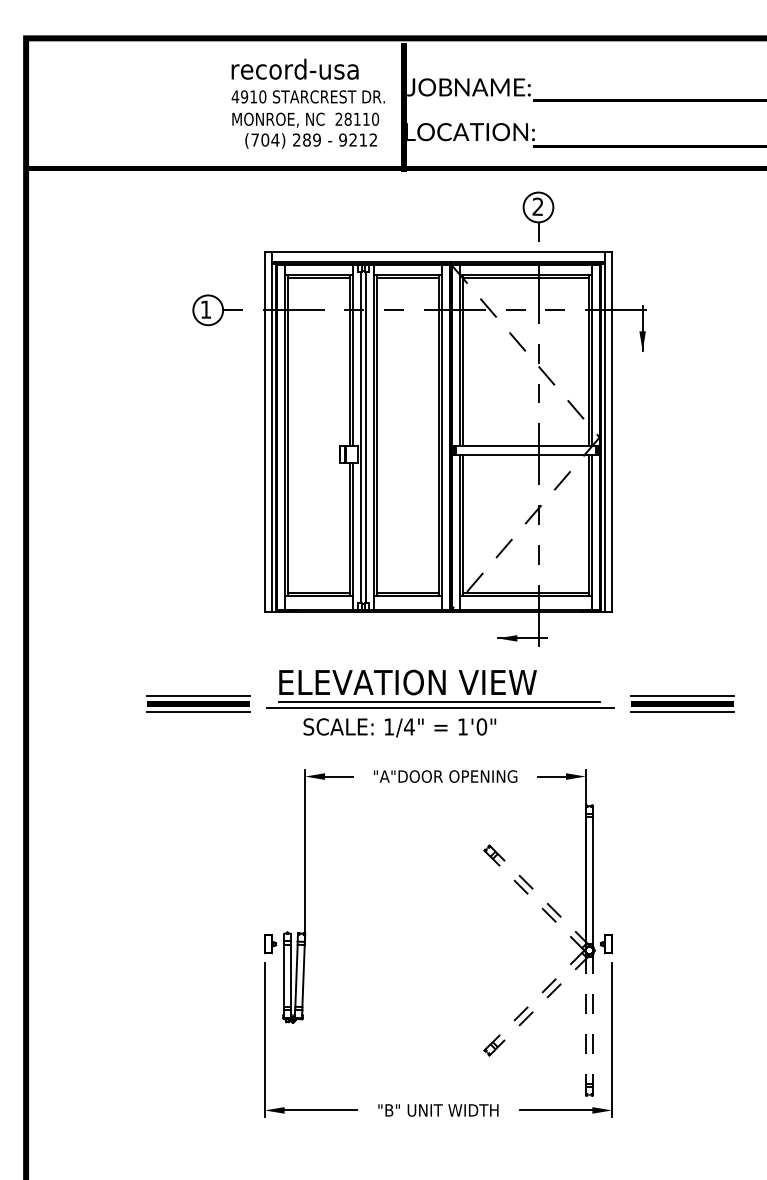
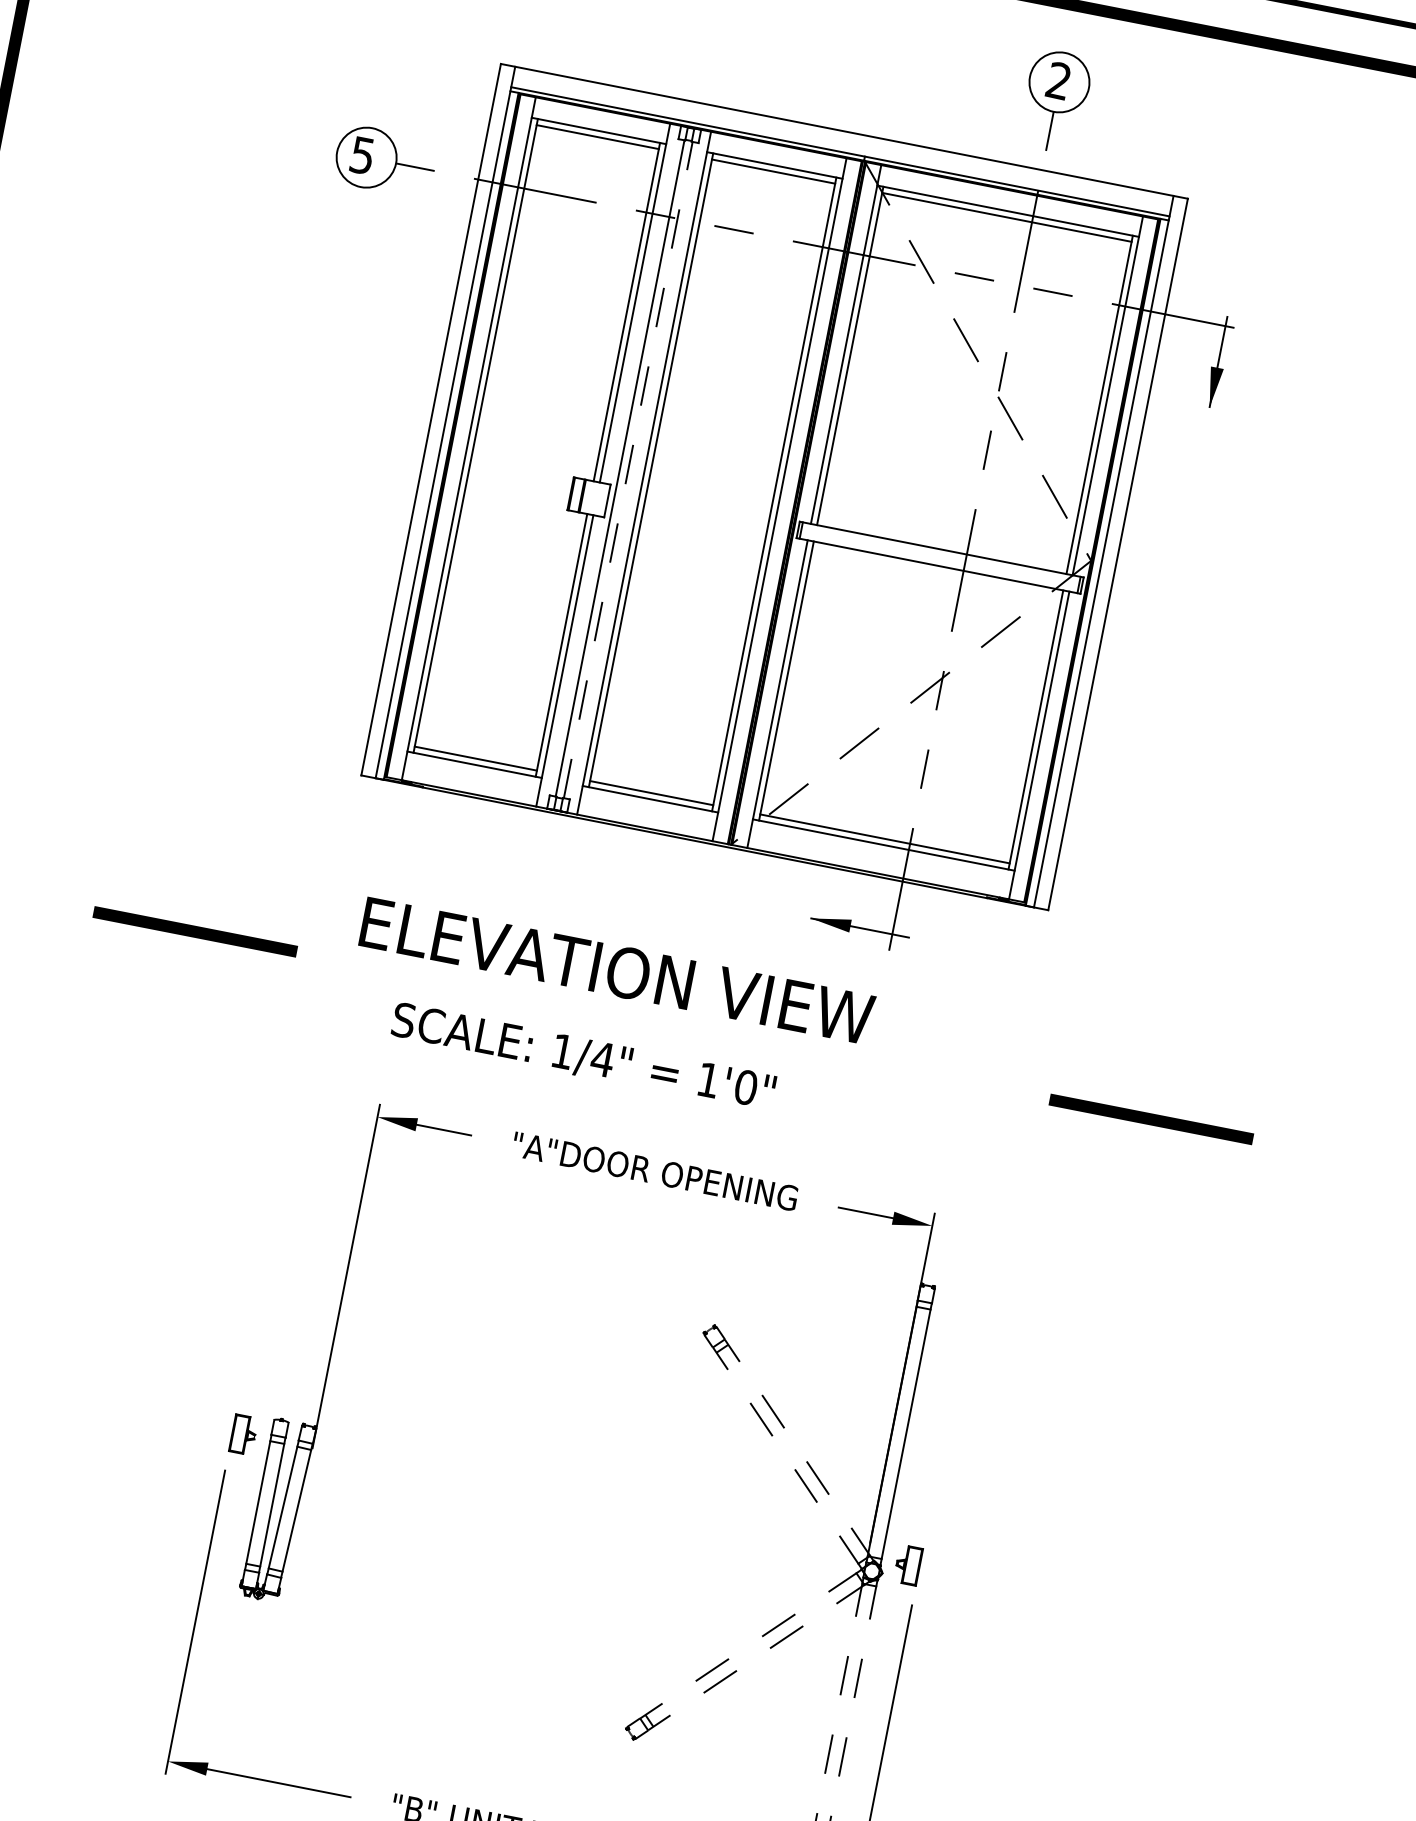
text: (205, 309) -> (361, 154), 1 -> 5
line: (365, 437) -> (628, 470), solid -> dashed
line: (198, 696) -> (197, 917), removed
line: (681, 696) -> (1152, 1104), removed
line: (439, 702) -> (671, 1022), removed
line: (440, 707) -> (671, 1032), removed
line: (198, 711) -> (191, 947), removed
line: (681, 711) -> (1146, 1134), removed

